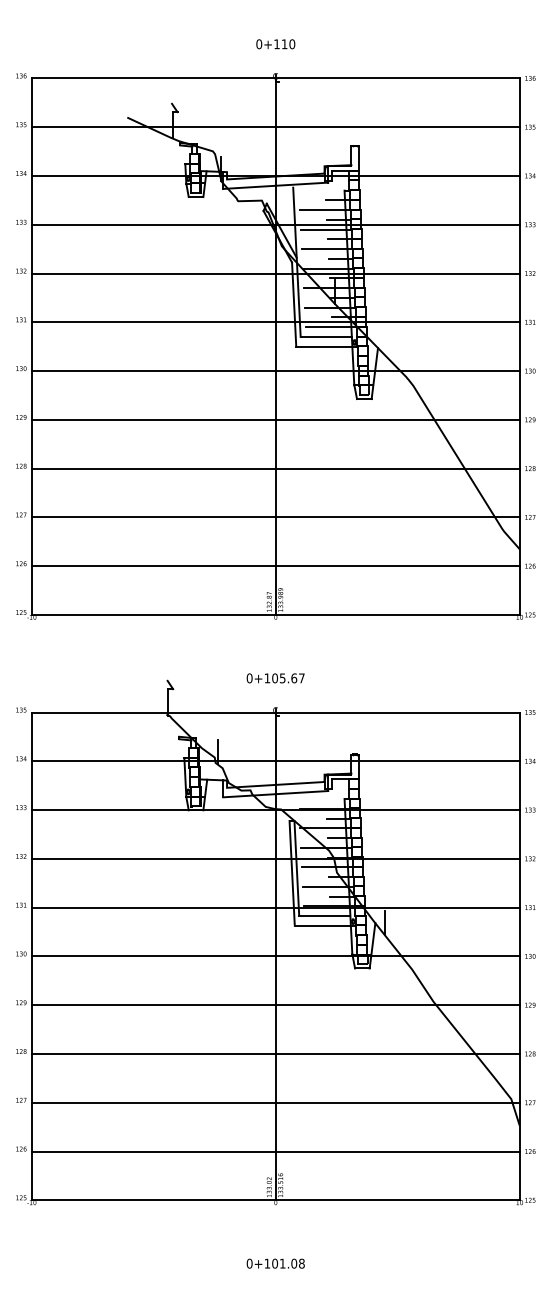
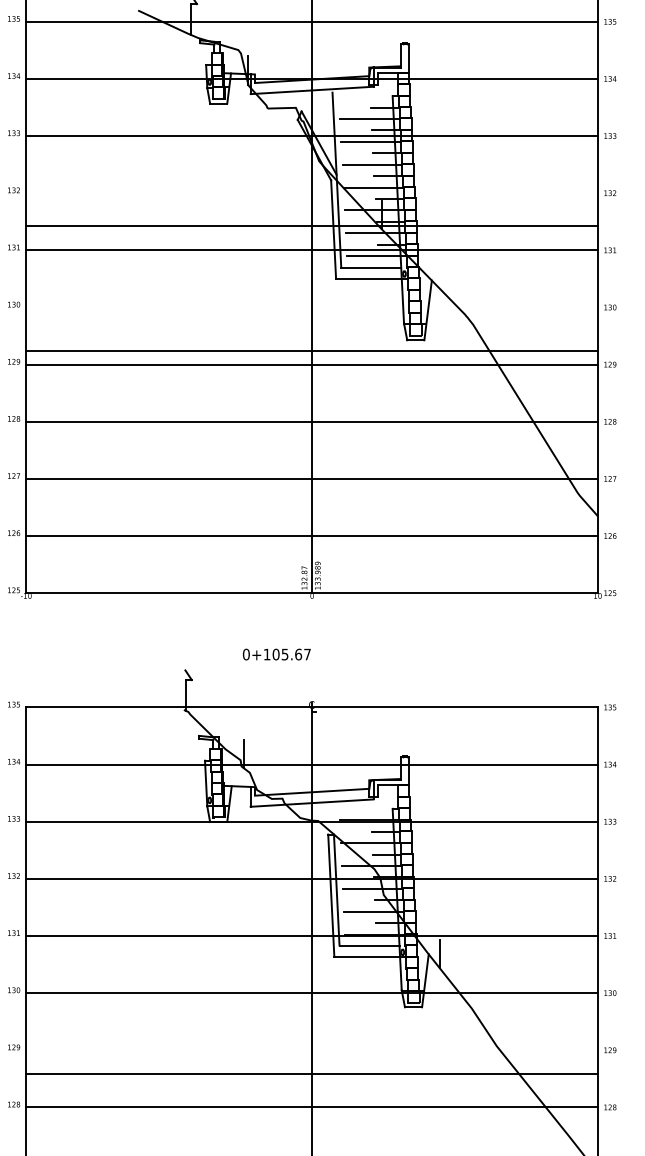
line: (275, 273) -> (311, 225), moved
line: (275, 371) -> (311, 351), moved
text: (275, 678) -> (276, 654), moved
line: (275, 1005) -> (311, 1074), moved

